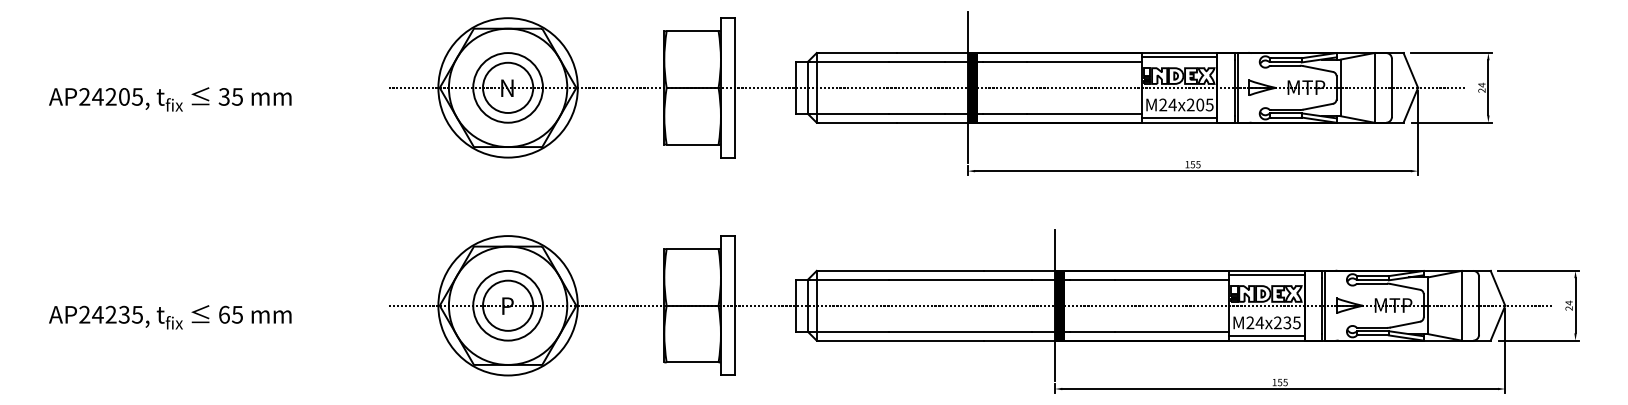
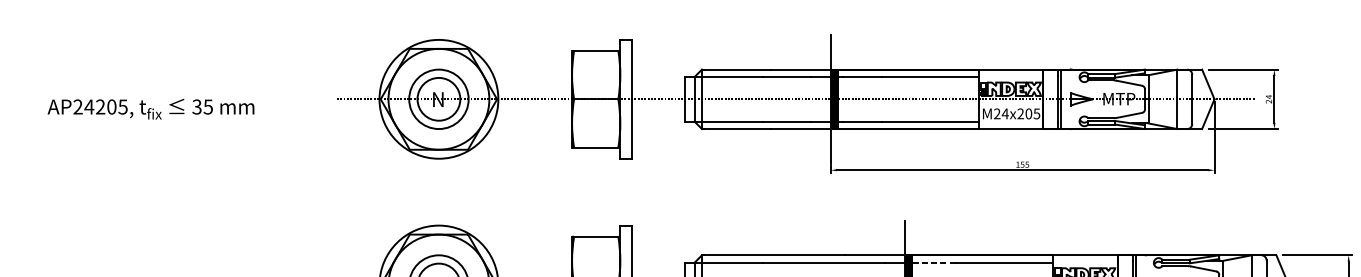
line: (1179, 57) -> (1011, 73), removed
line: (1179, 118) -> (1011, 125), removed
line: (1266, 275) -> (1085, 259), removed
line: (1091, 279) -> (936, 262), solid -> dashed

